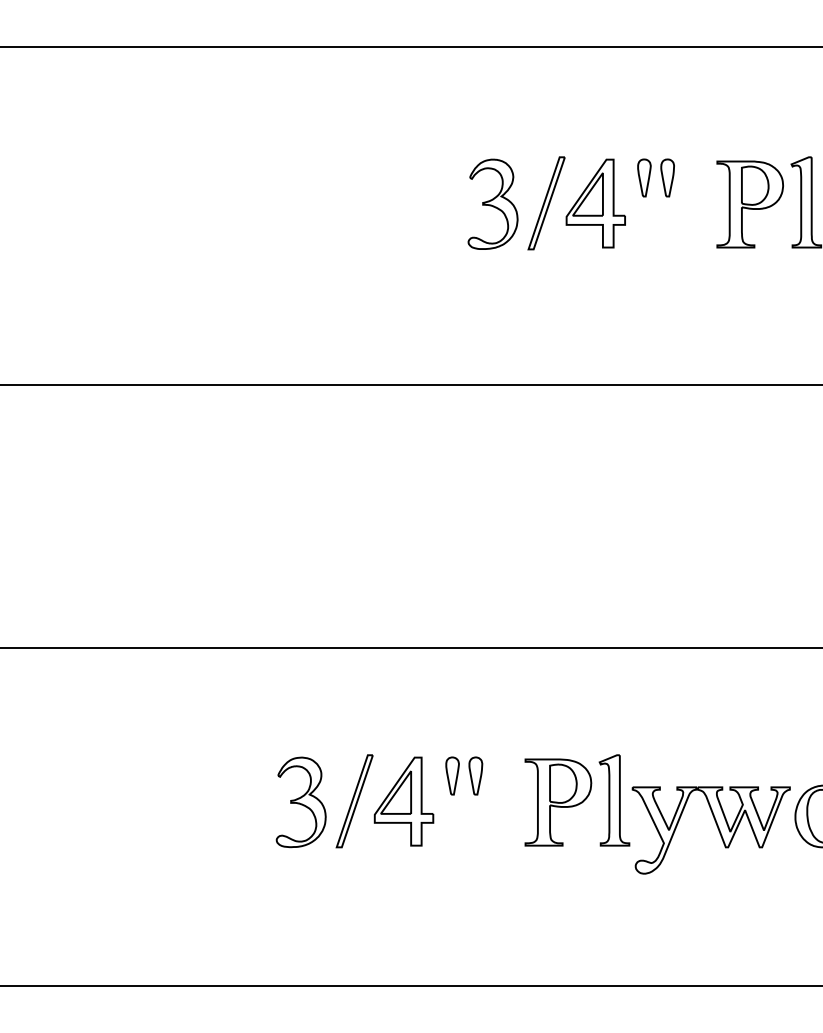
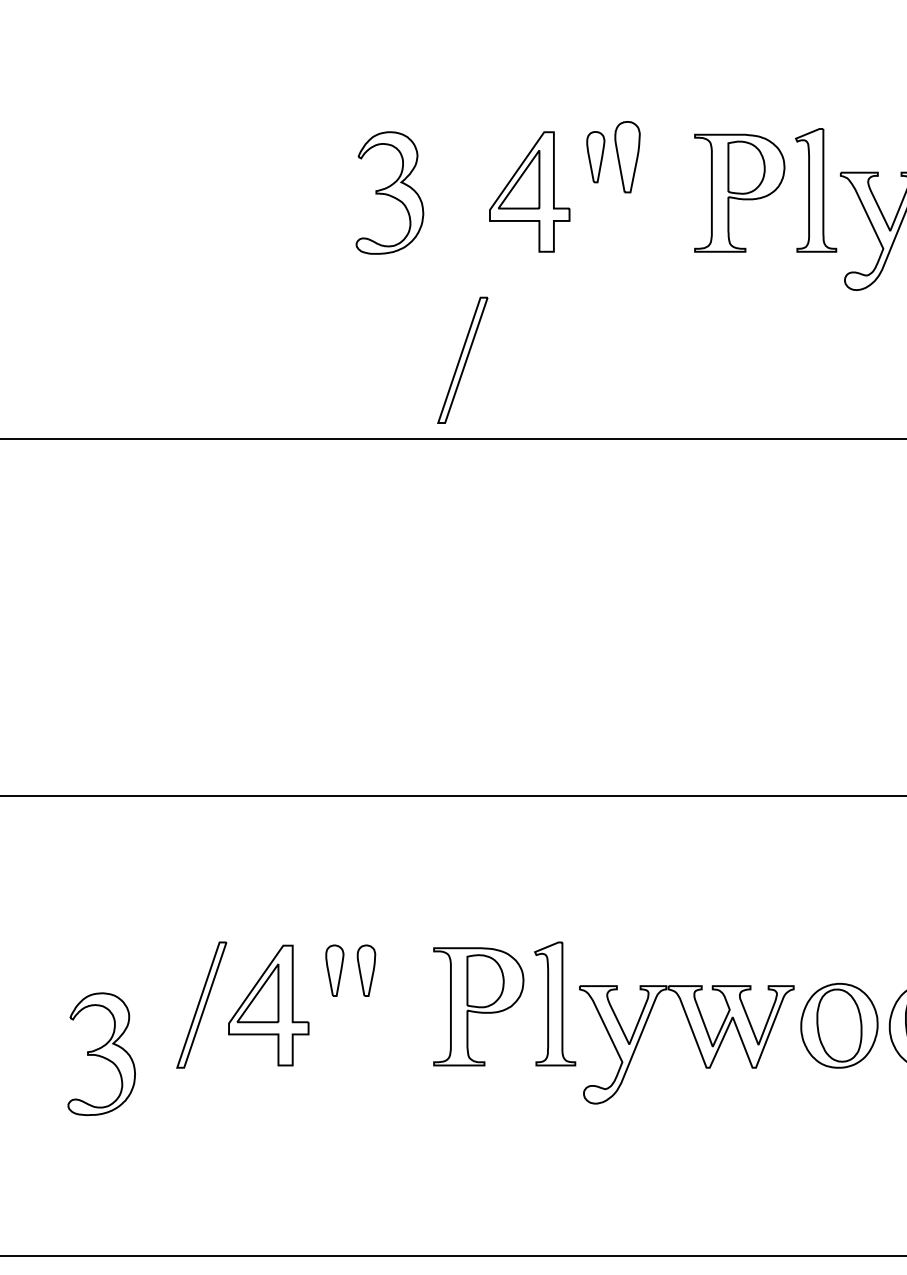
part: (667, 177) -> (627, 156), size x1.4
part: (546, 203) -> (462, 360), moved
part: (300, 802) -> (100, 1054), moved

